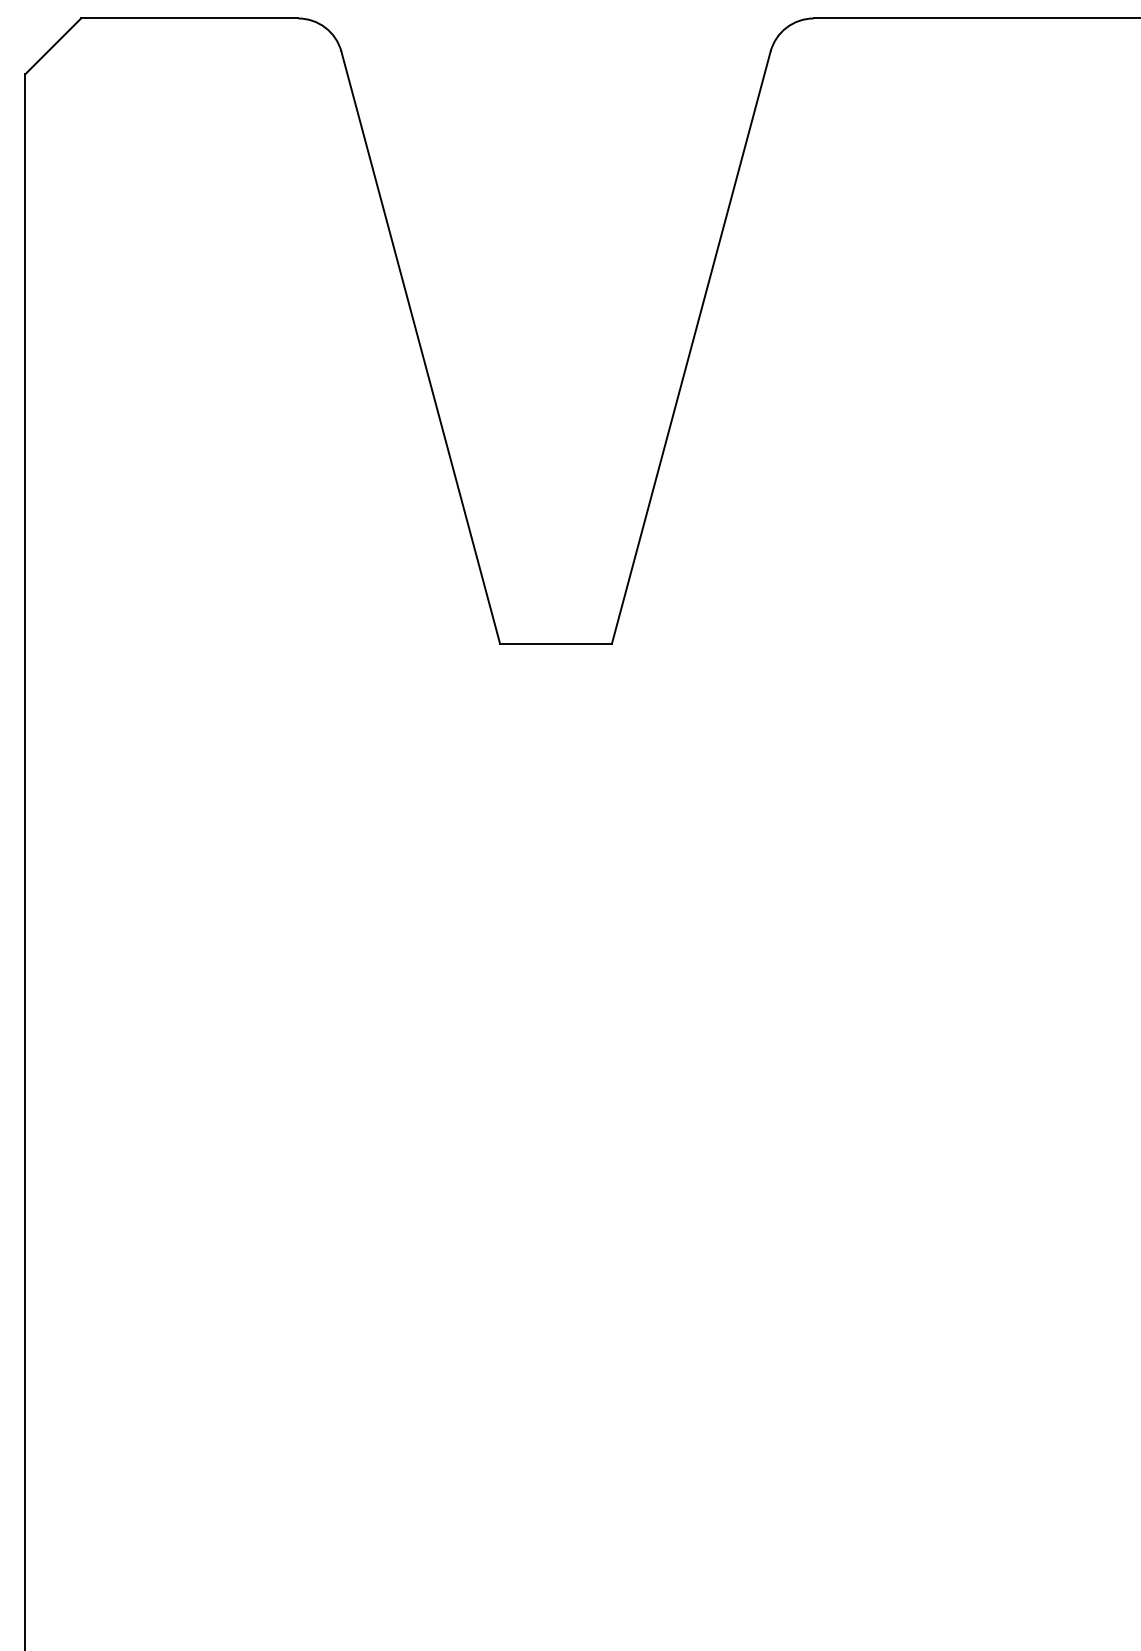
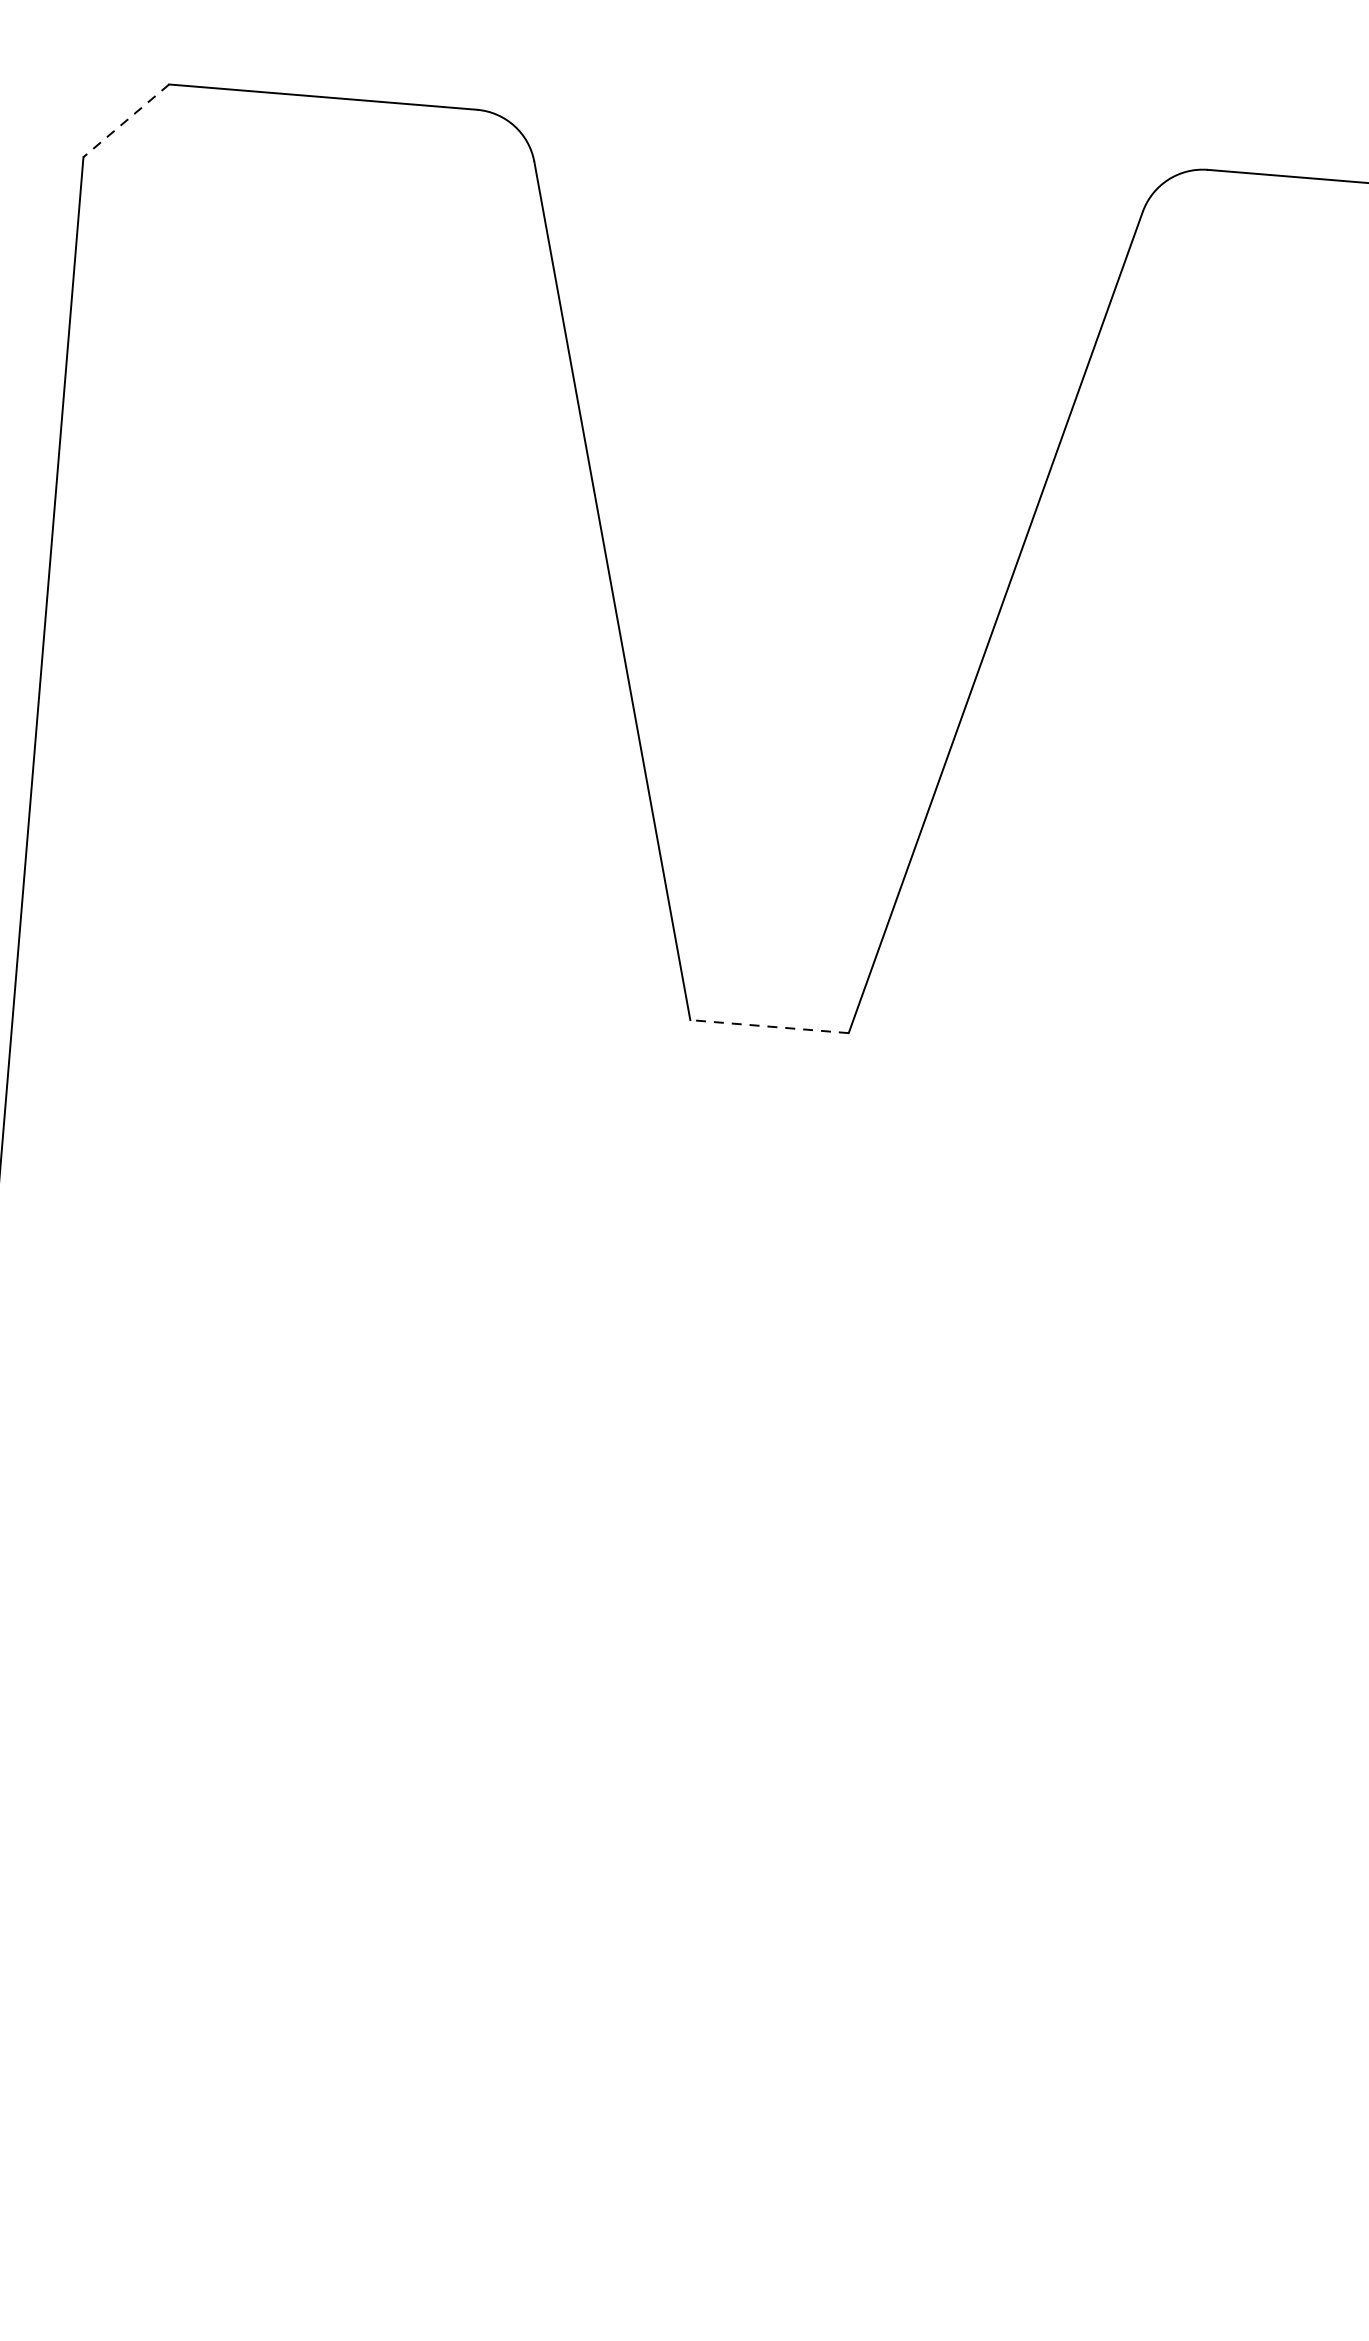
line: (53, 46) -> (126, 120), solid -> dashed
line: (556, 644) -> (770, 1027), solid -> dashed

